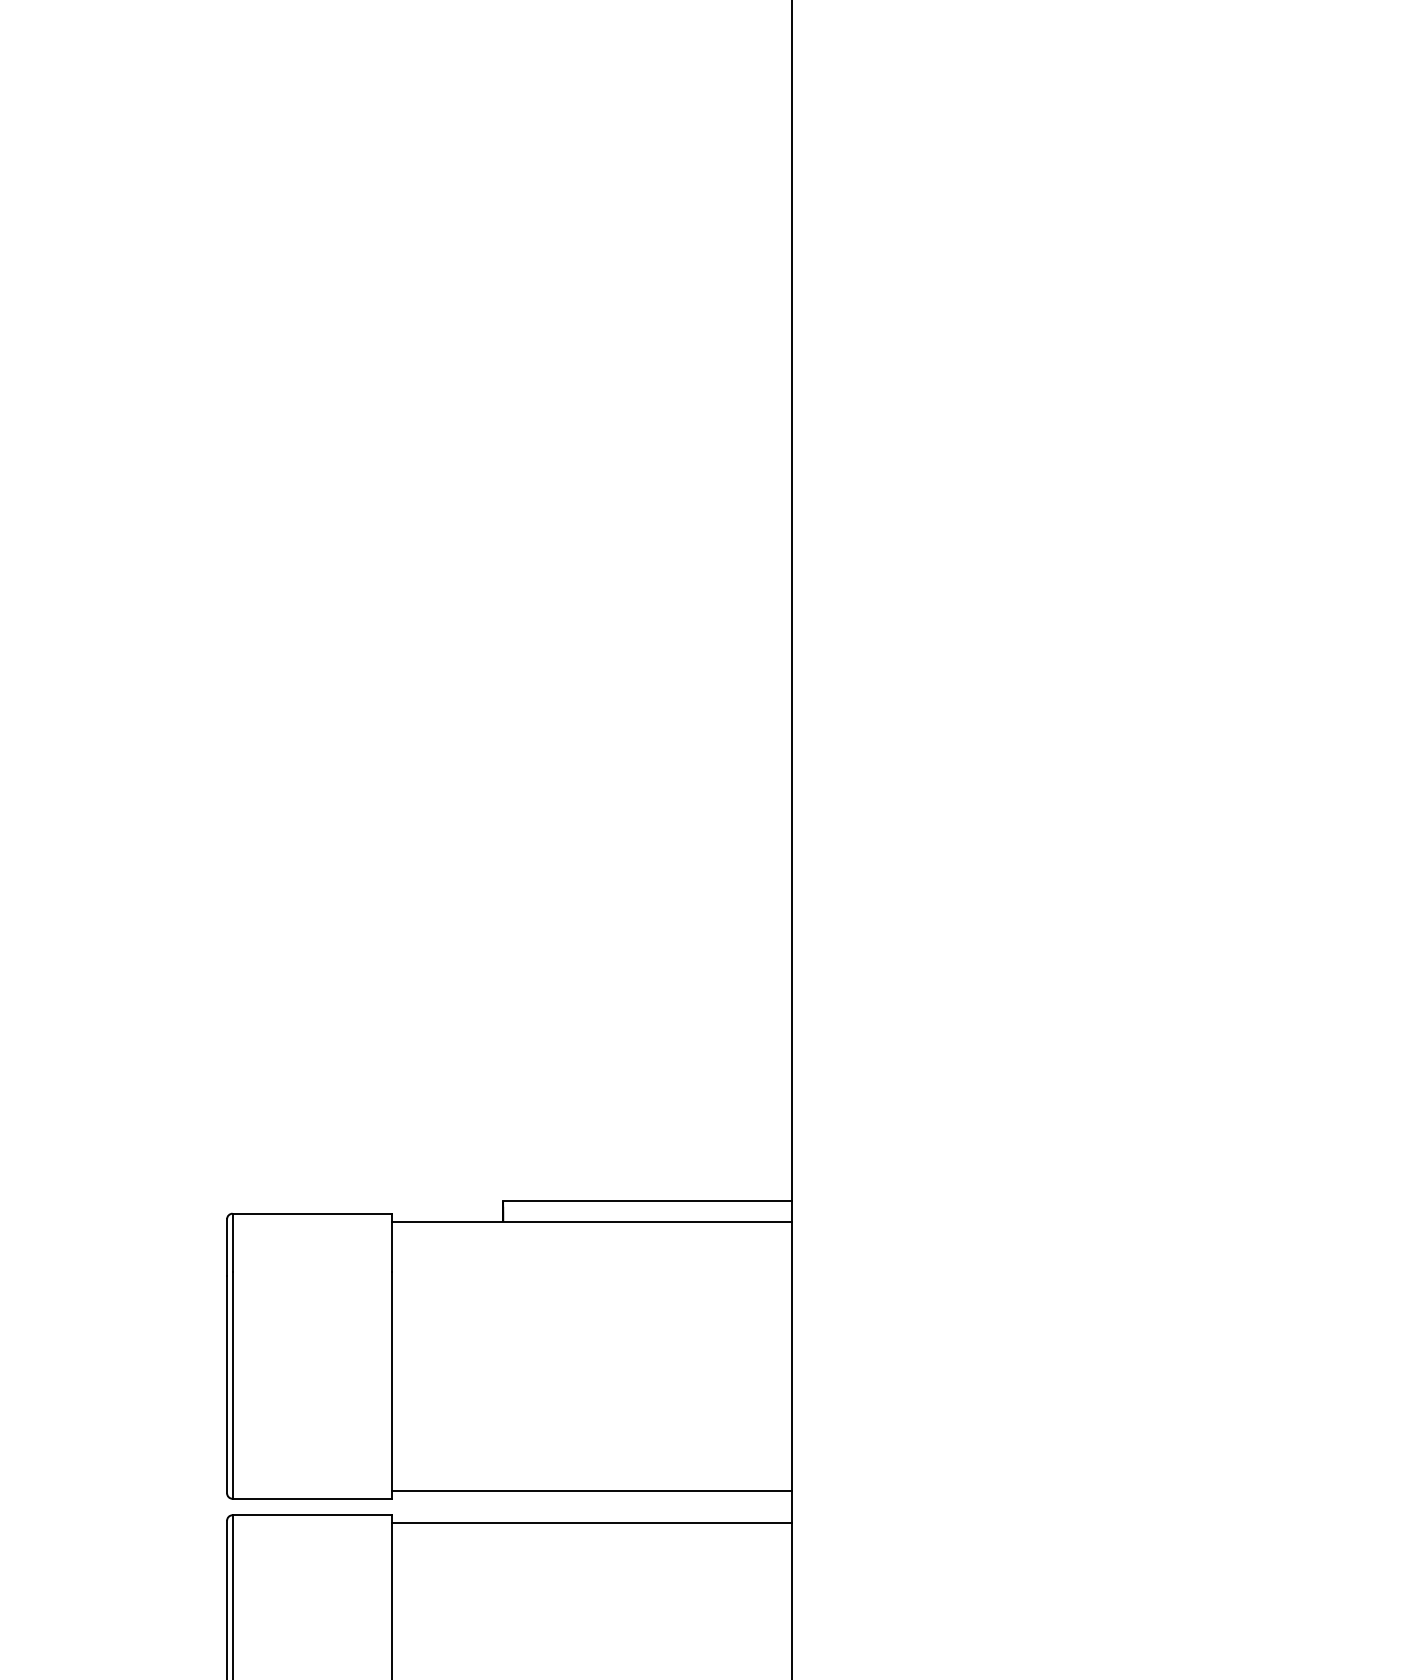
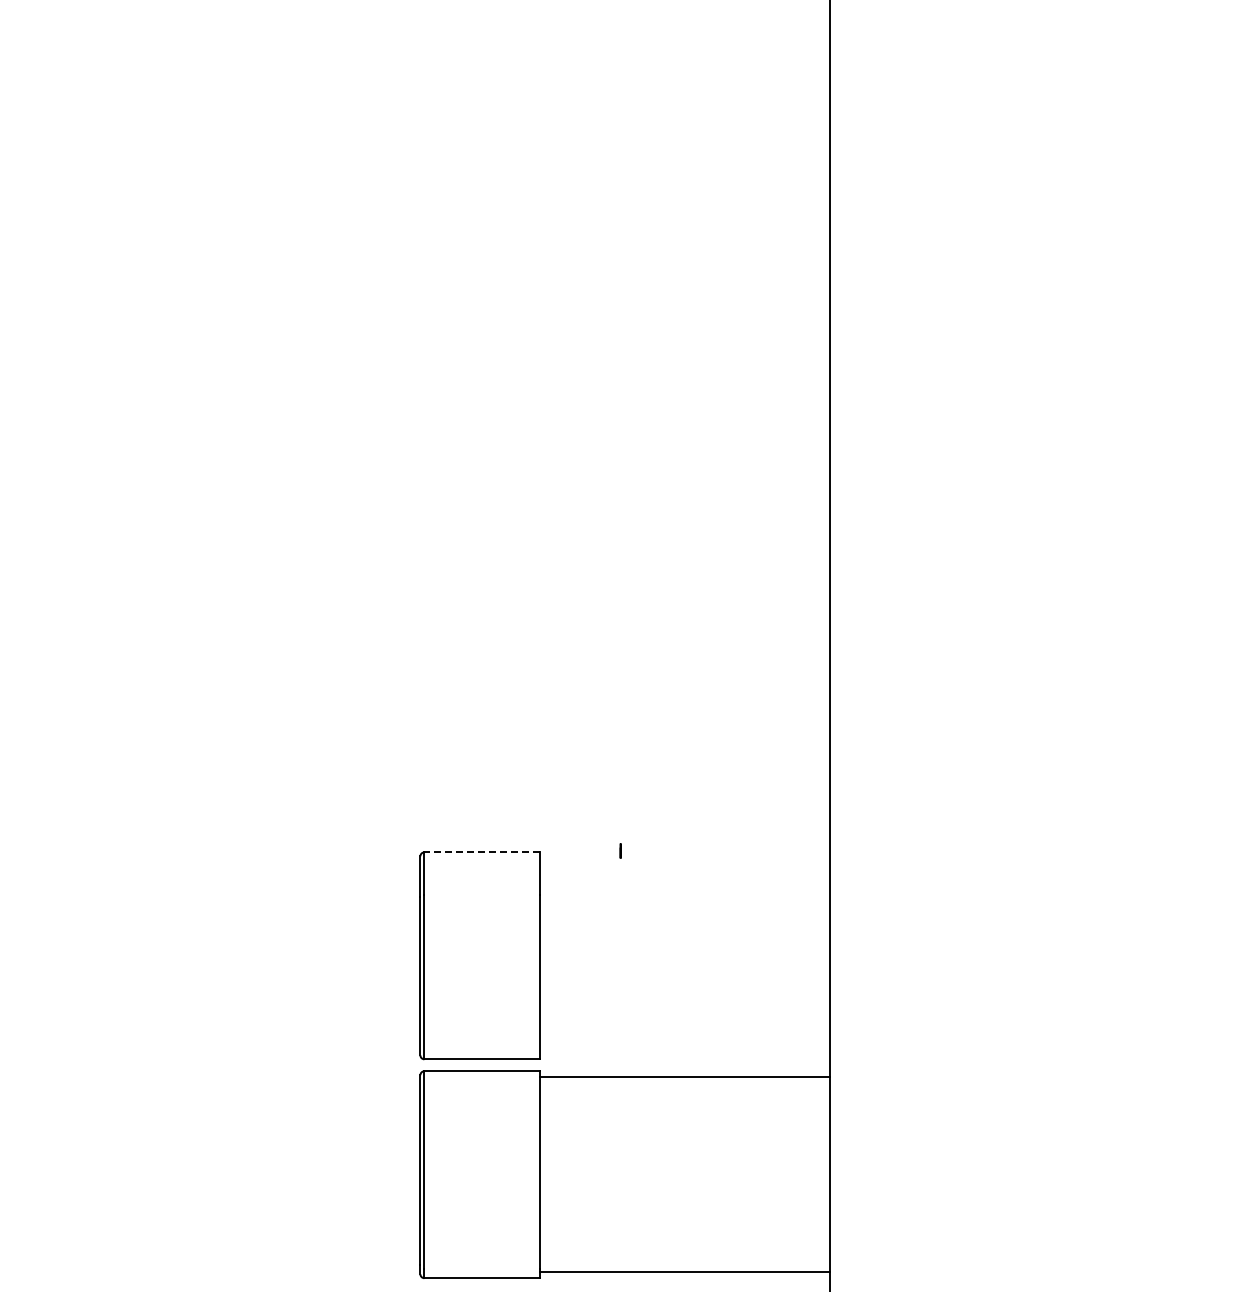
line: (647, 1201) -> (725, 843), removed
line: (312, 1213) -> (482, 852), solid -> dashed
line: (590, 1222) -> (684, 858), removed
line: (590, 1490) -> (684, 1053), removed

